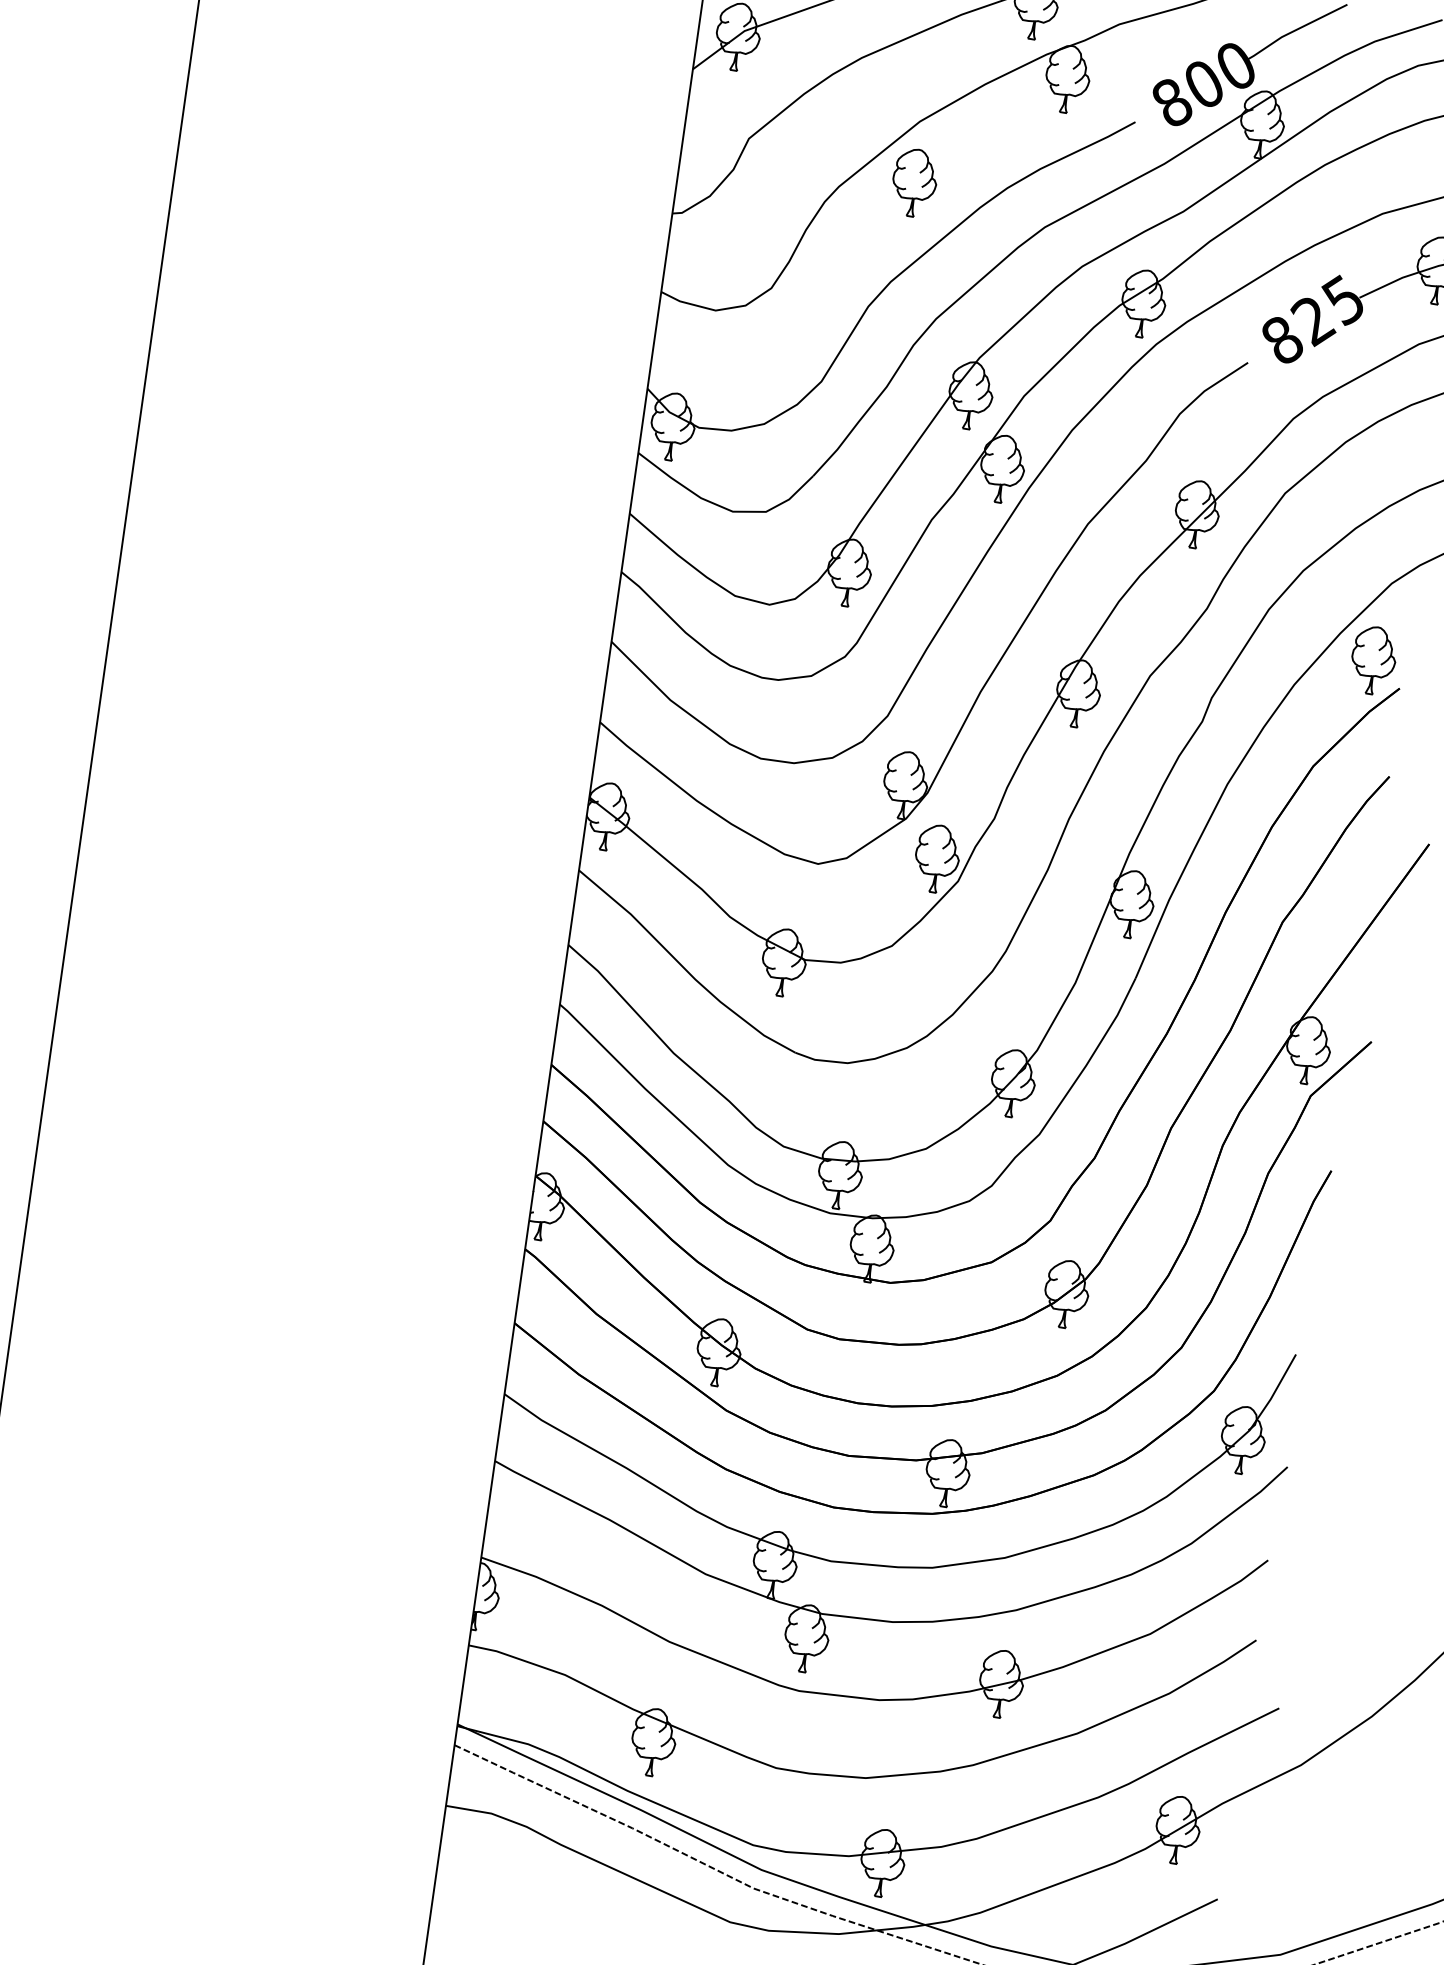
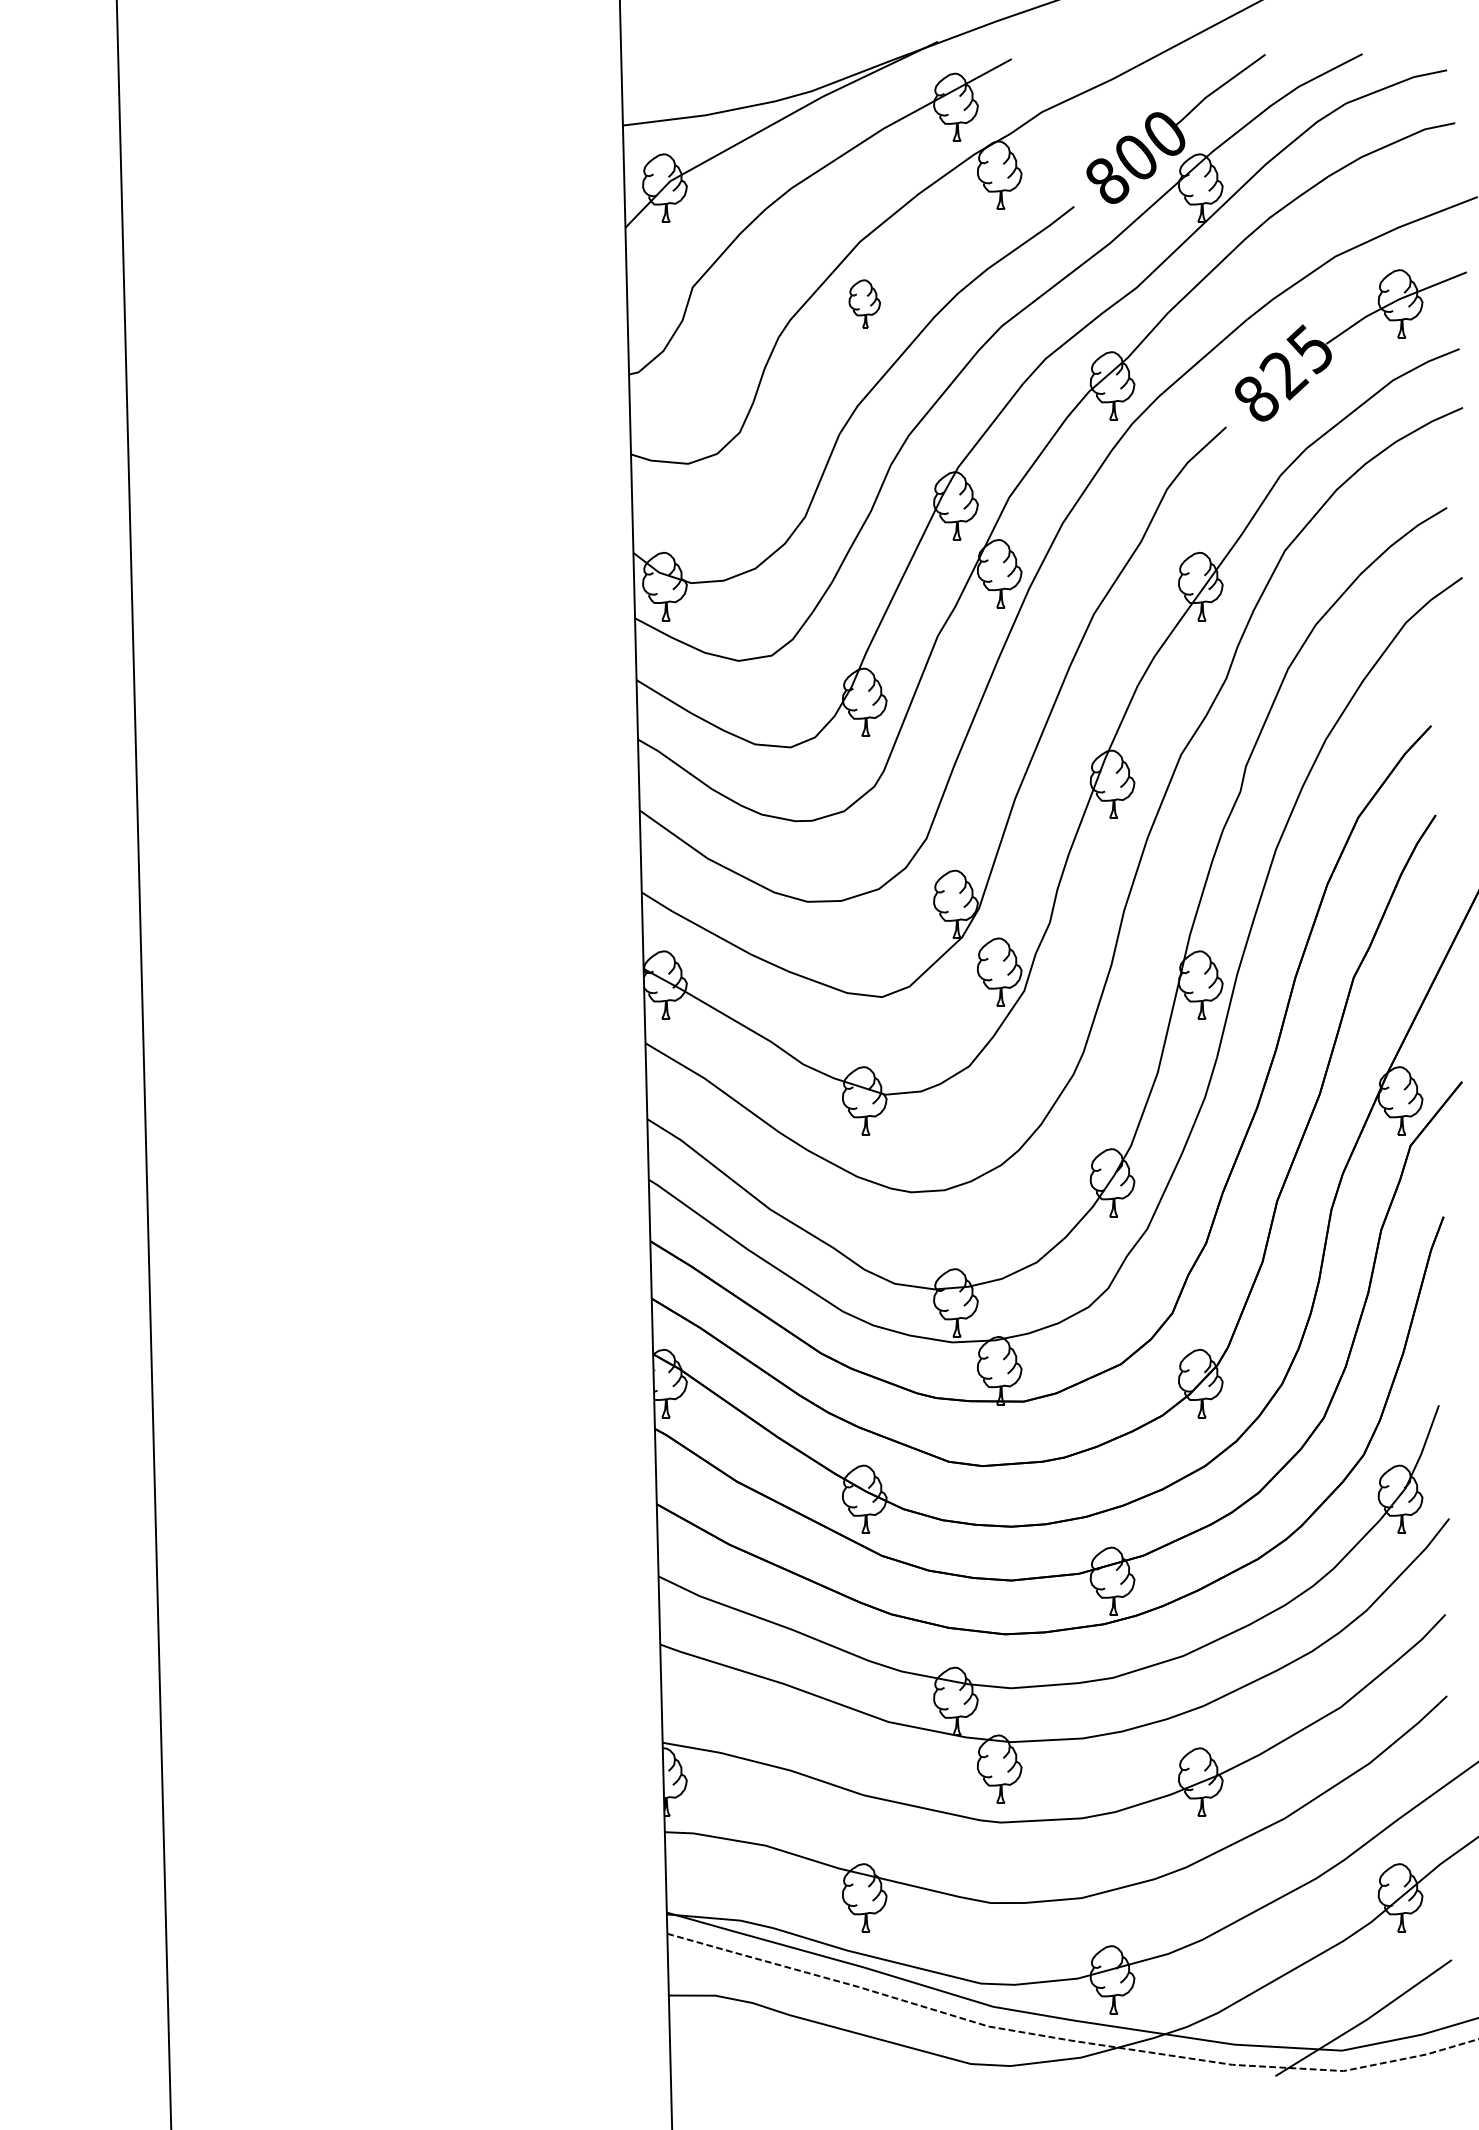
part: (914, 182) -> (864, 303), size x0.7
part: (1373, 659) -> (1400, 701), removed

